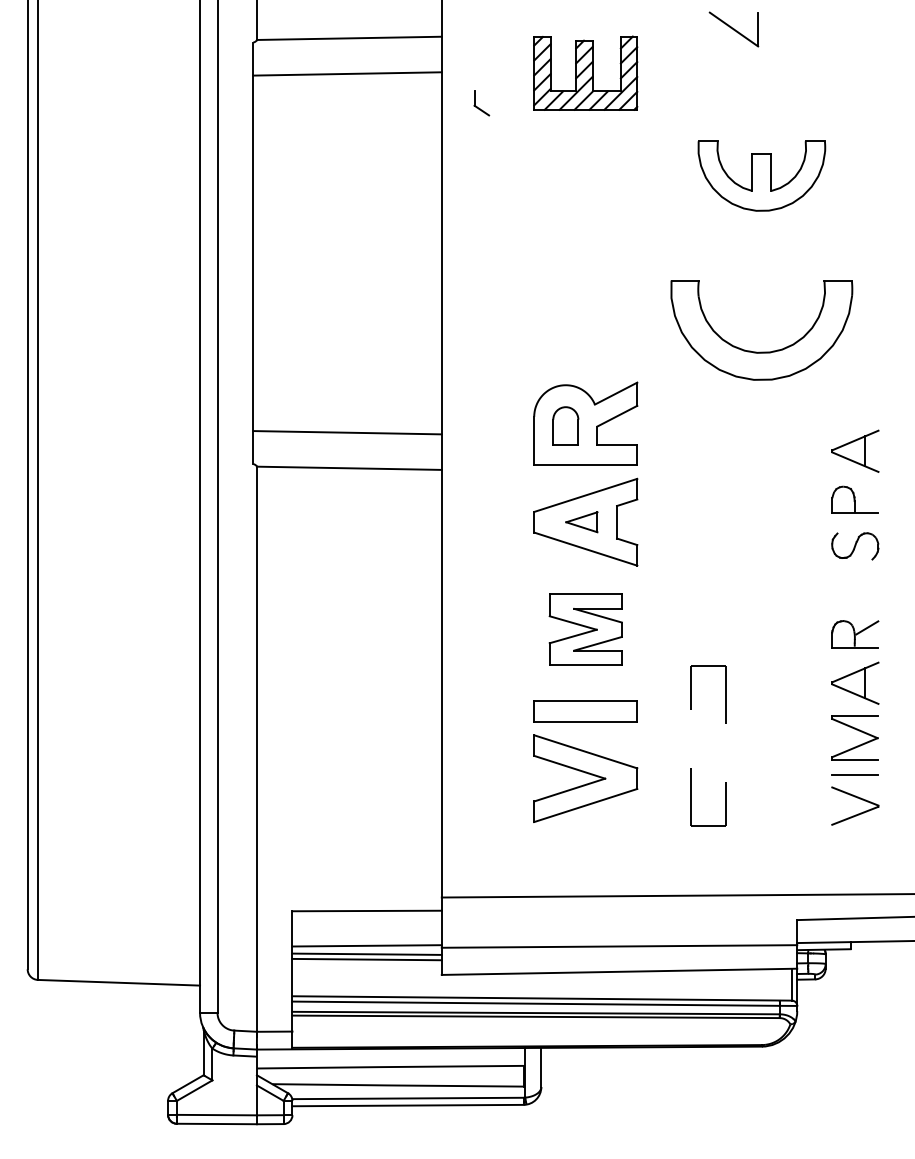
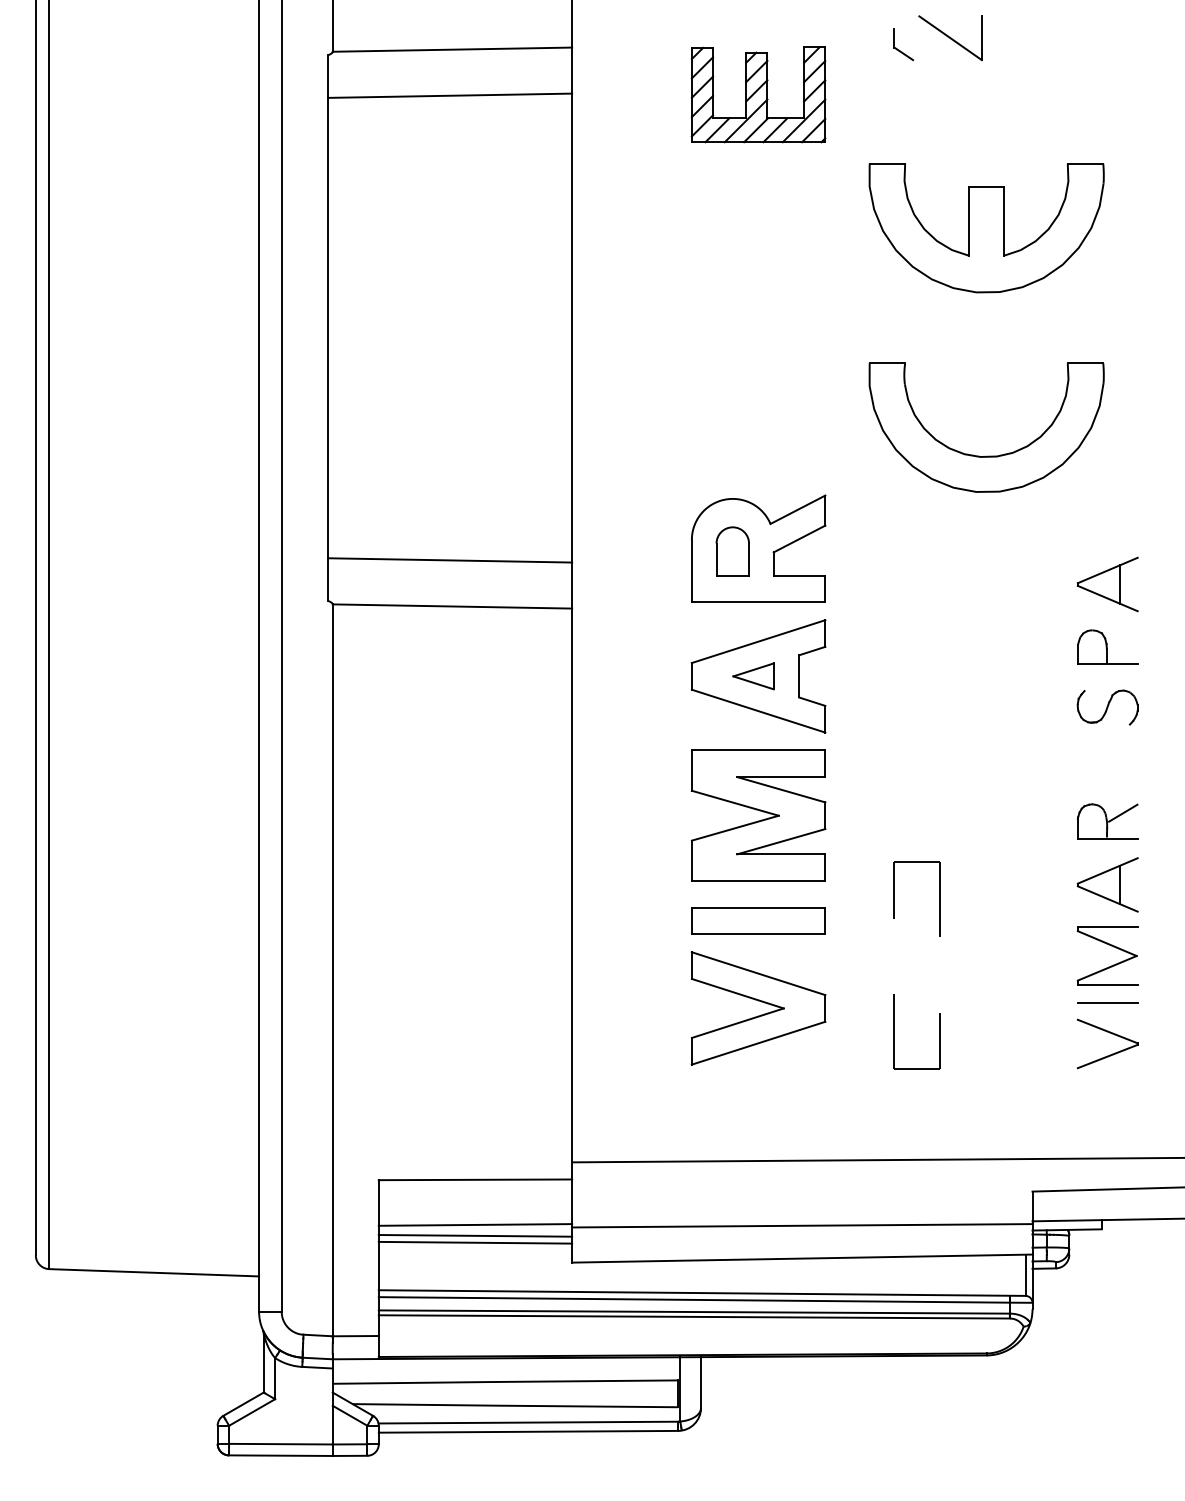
part: (481, 103) -> (903, 44), moved
part: (761, 175) -> (986, 227), size x1.43
part: (585, 629) -> (758, 815), size x1.43

